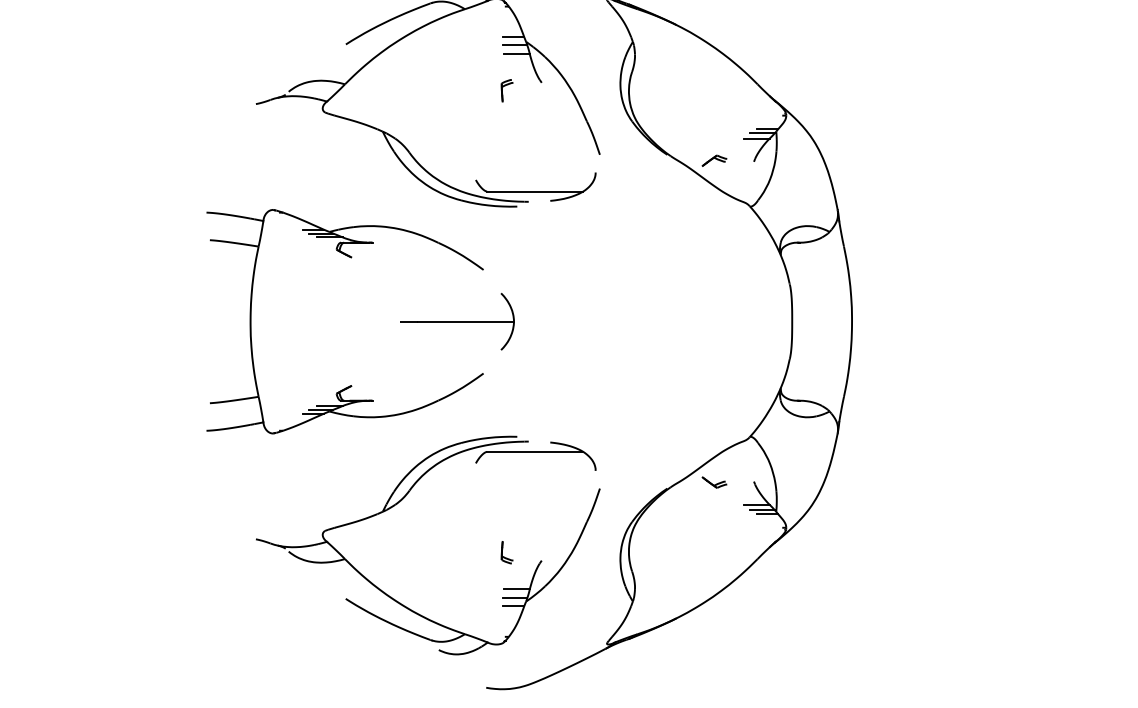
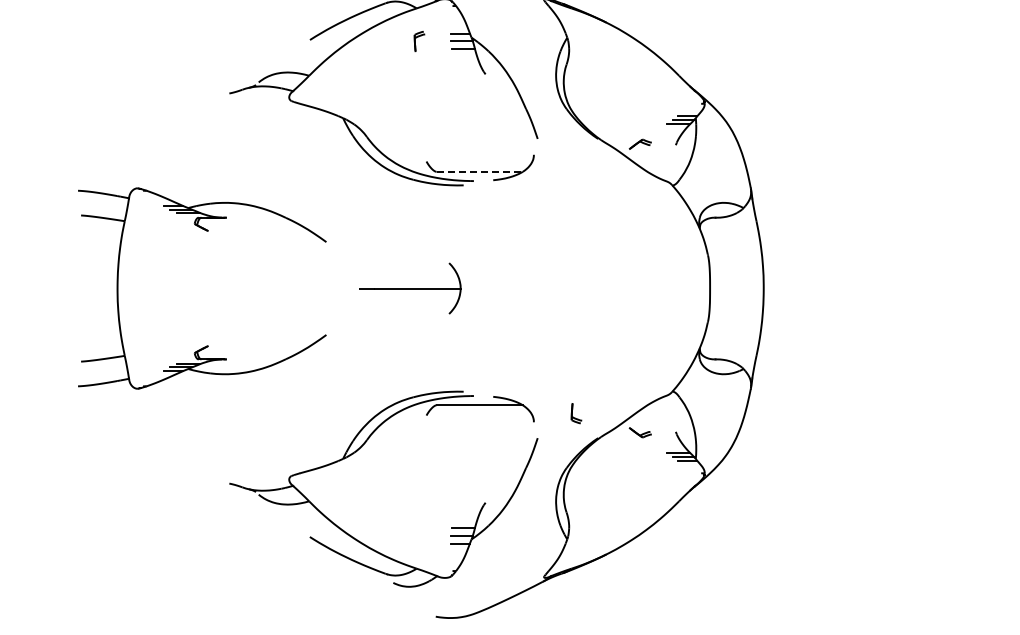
part: (507, 90) -> (419, 41), moved
line: (536, 191) -> (480, 171), solid -> dashed
part: (349, 258) -> (206, 231), moved
part: (507, 552) -> (576, 413), moved

